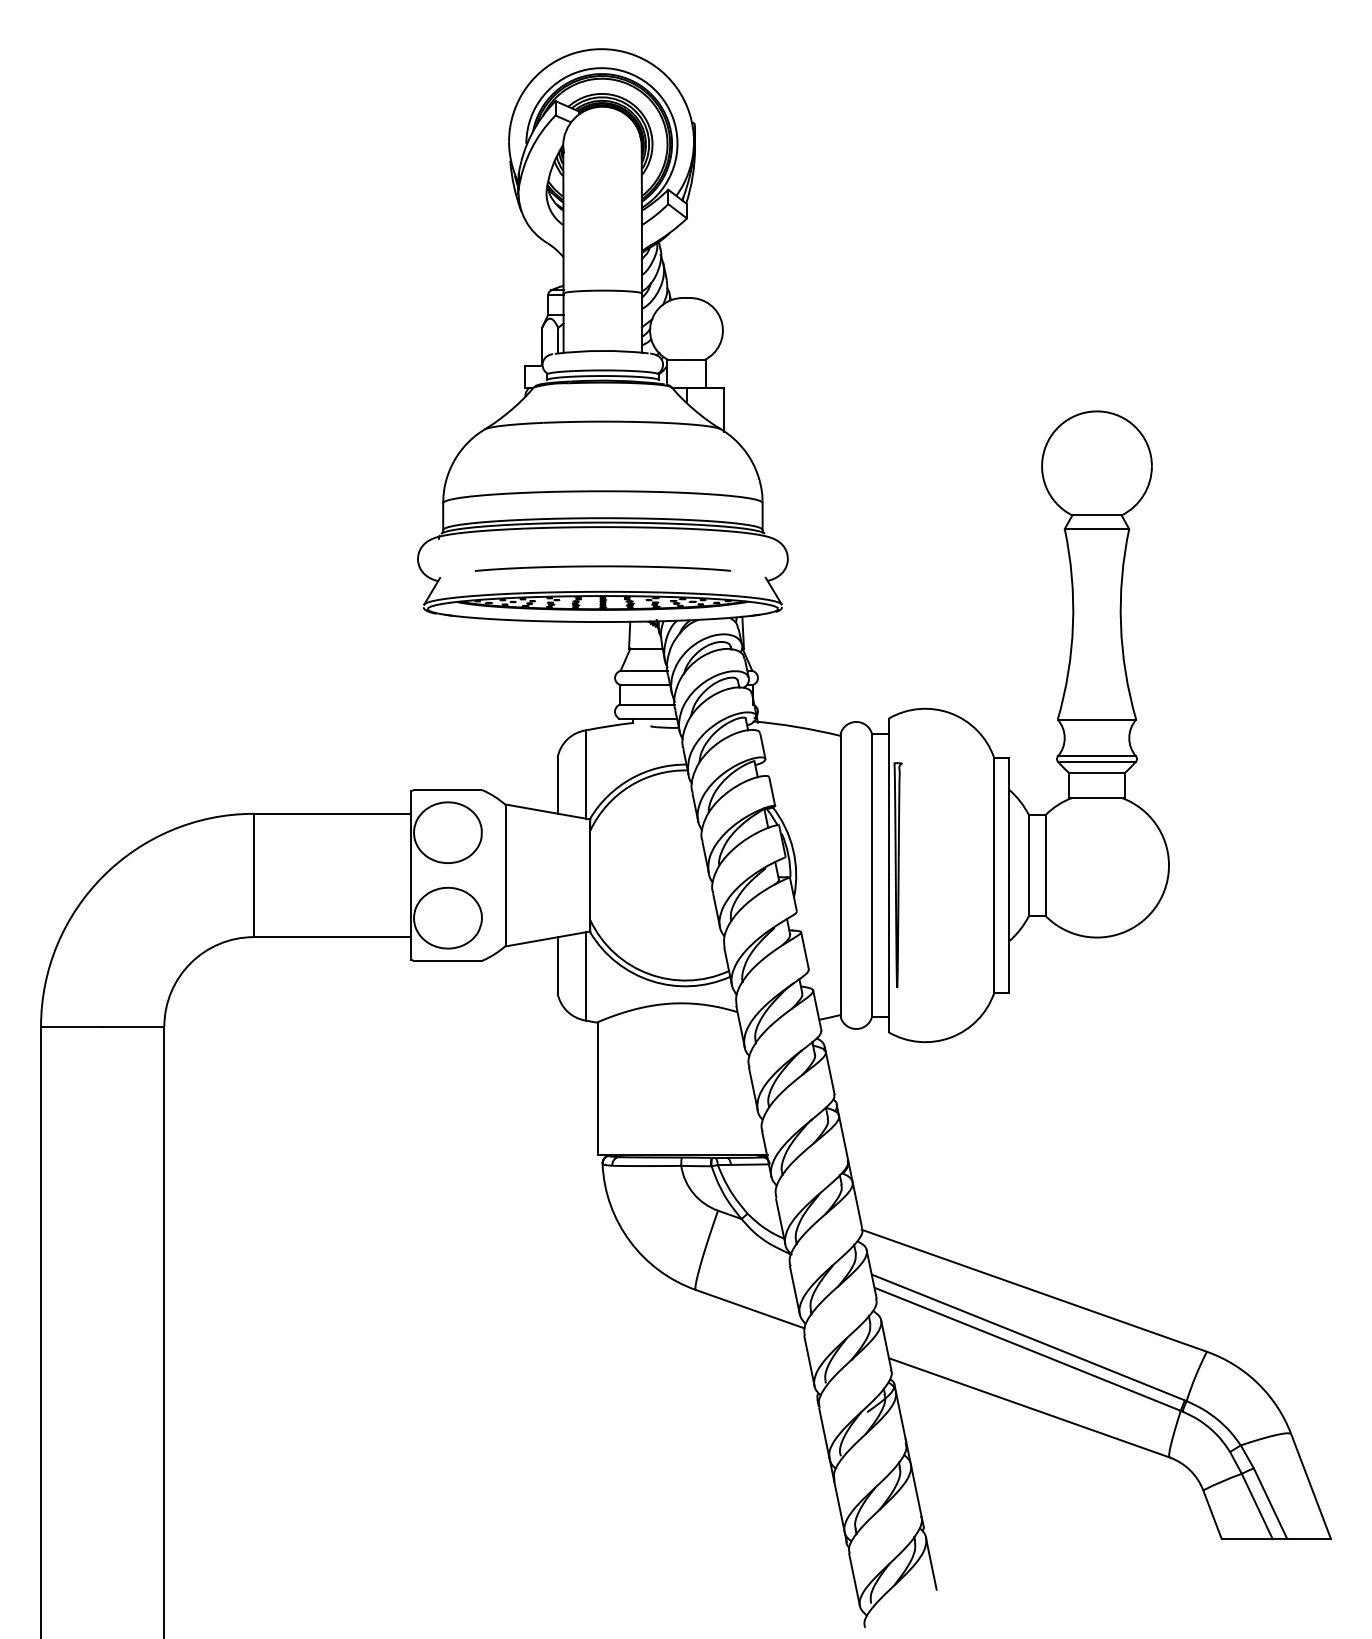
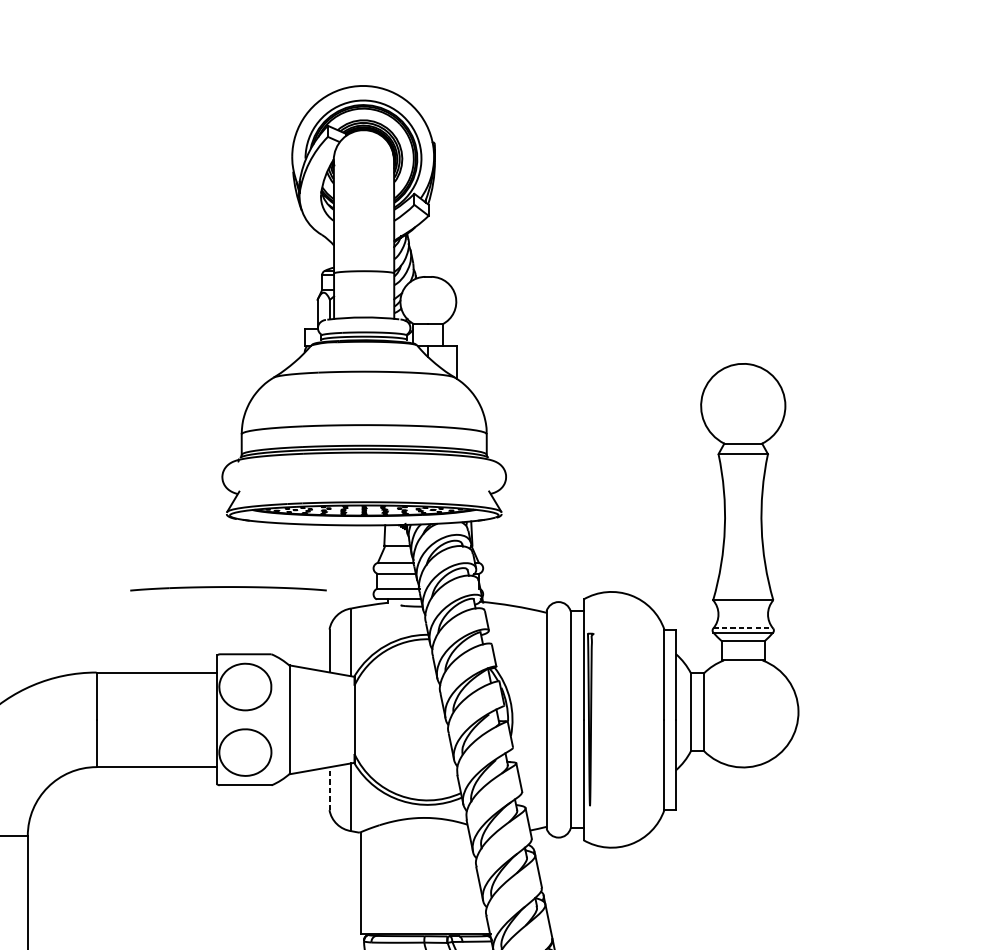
part: (602, 568) -> (228, 588), moved
line: (1096, 756) -> (742, 628), solid -> dashed
line: (557, 965) -> (329, 788), solid -> dashed

